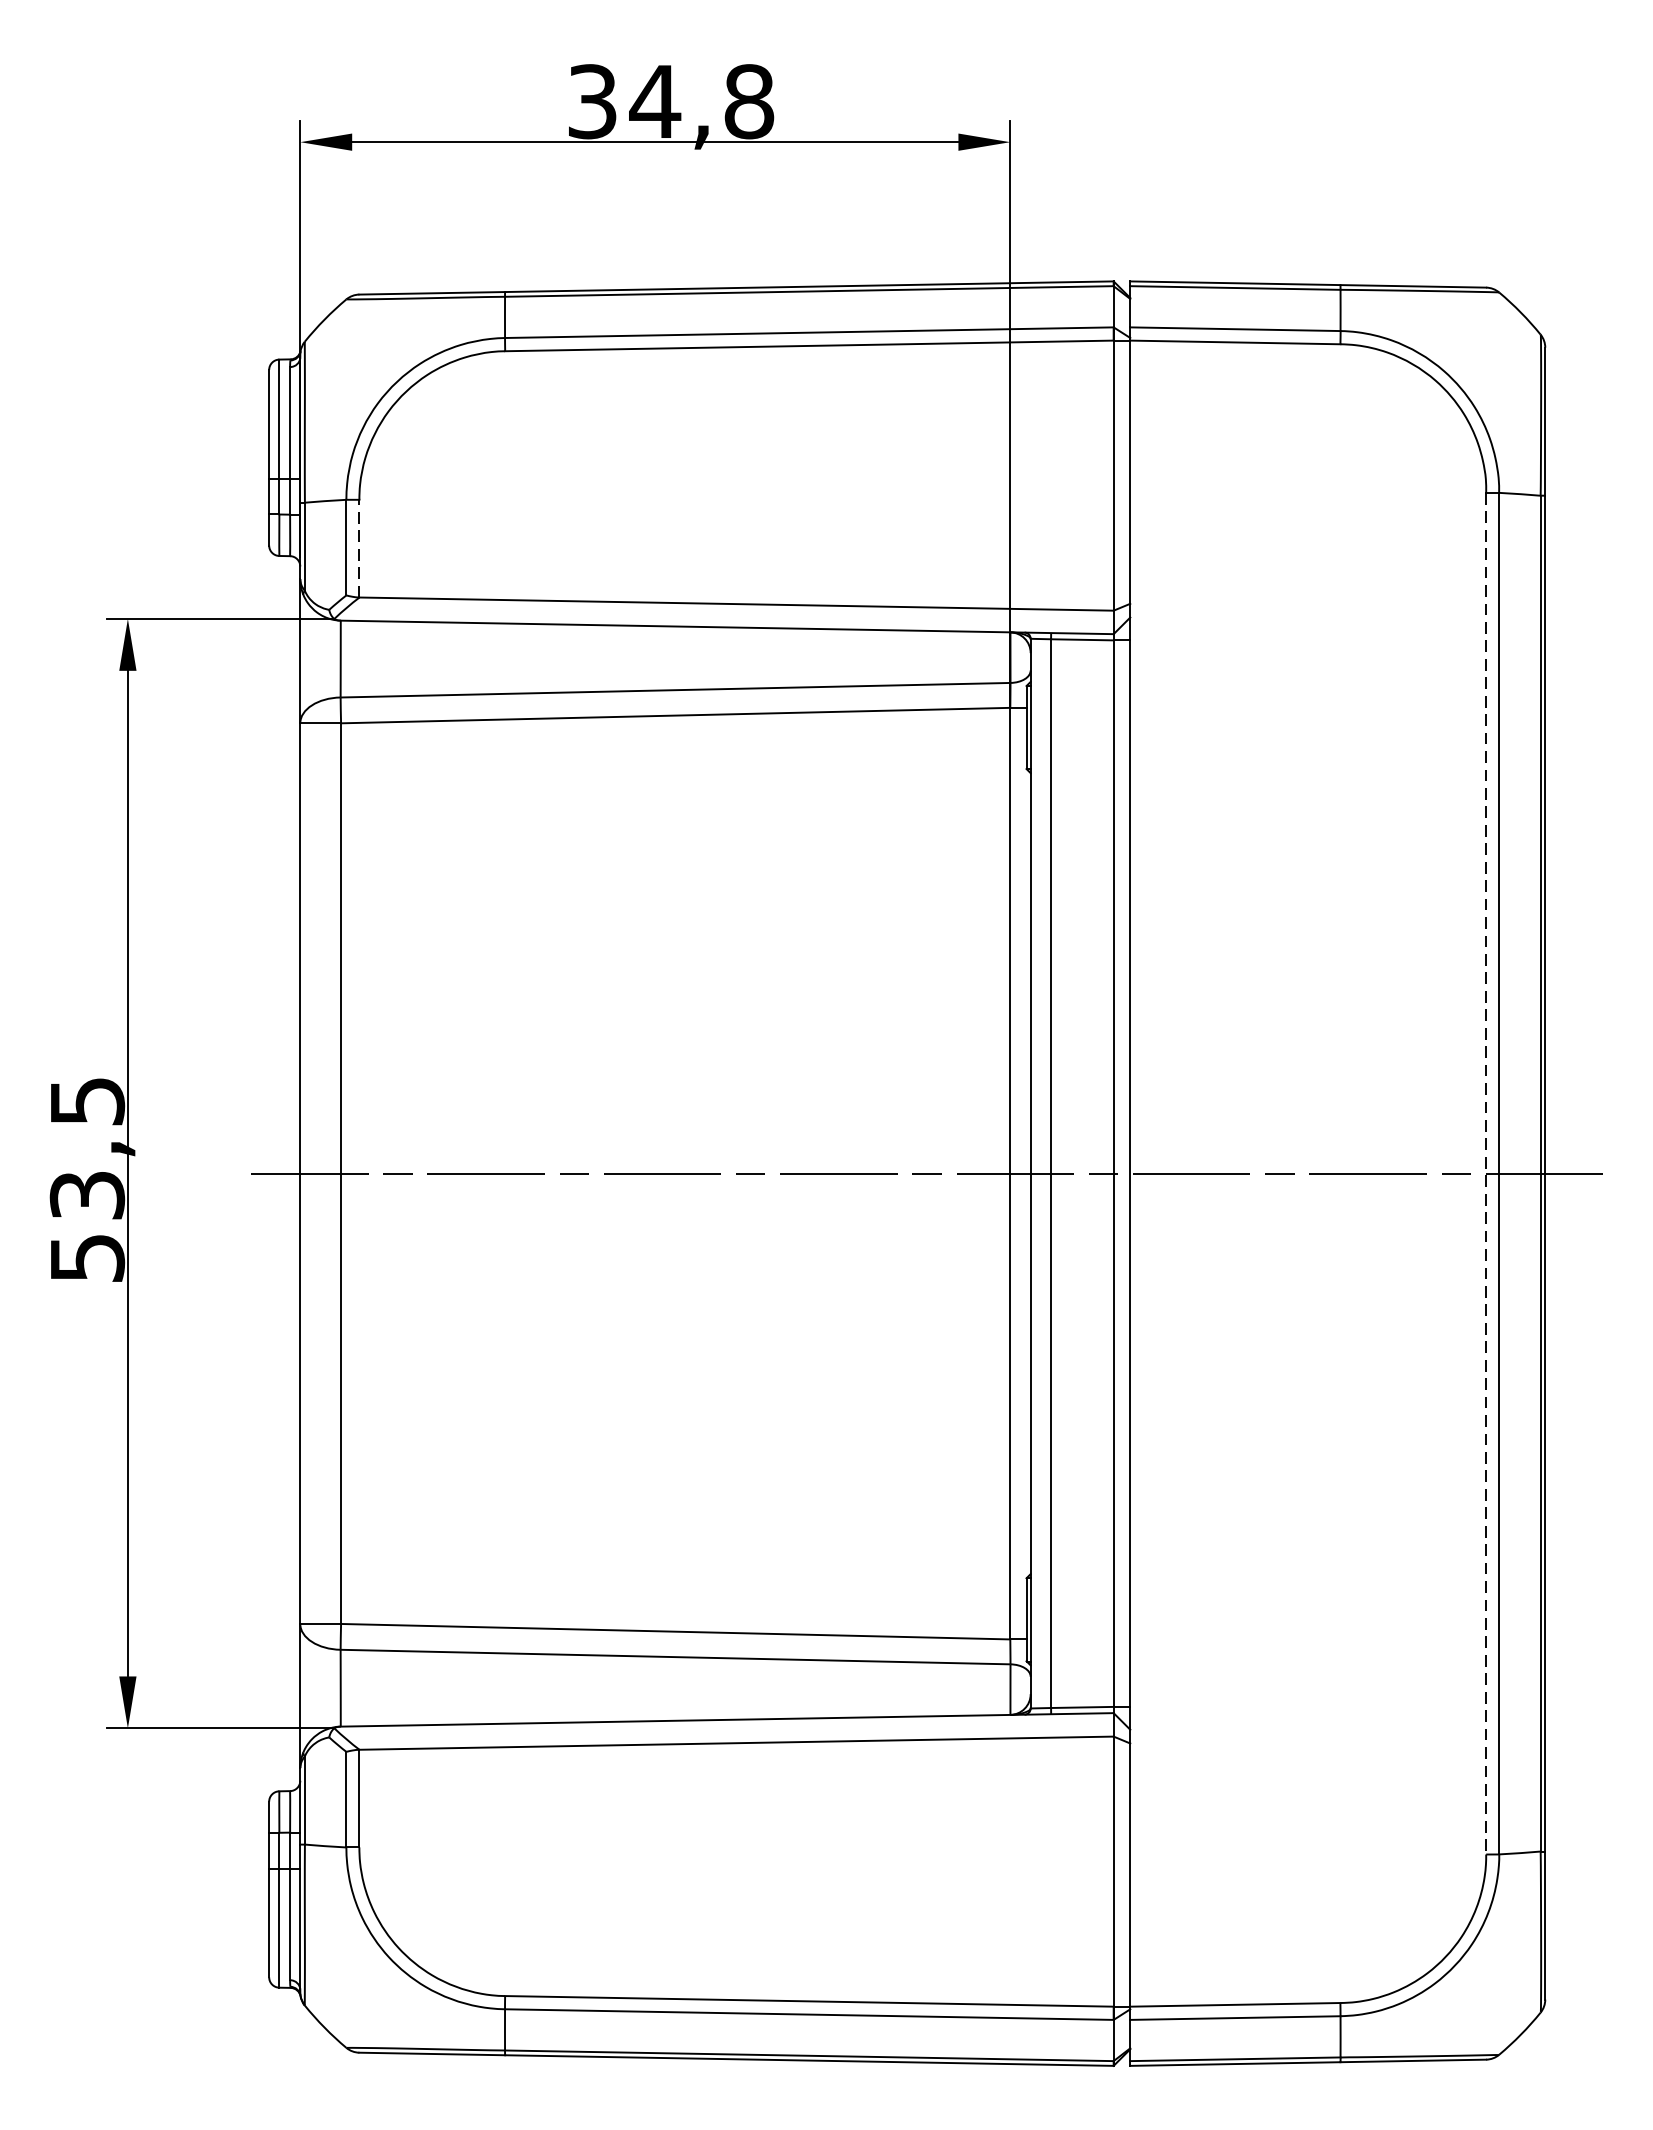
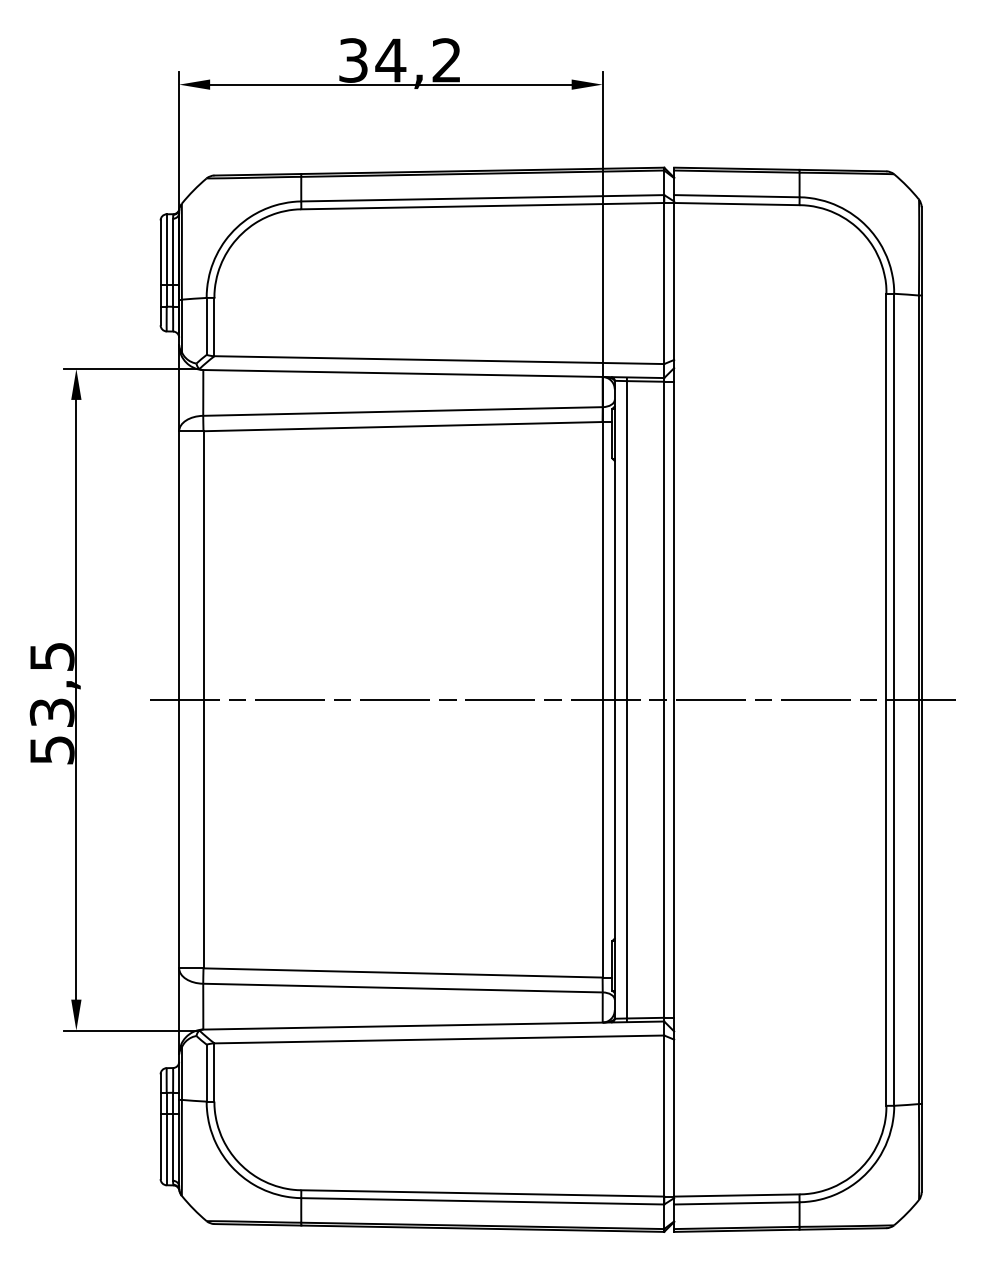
text: (748, 101) -> (446, 60), 34,8 -> 34,2
line: (359, 547) -> (214, 326), dashed -> solid
line: (1486, 1173) -> (886, 699), dashed -> solid

